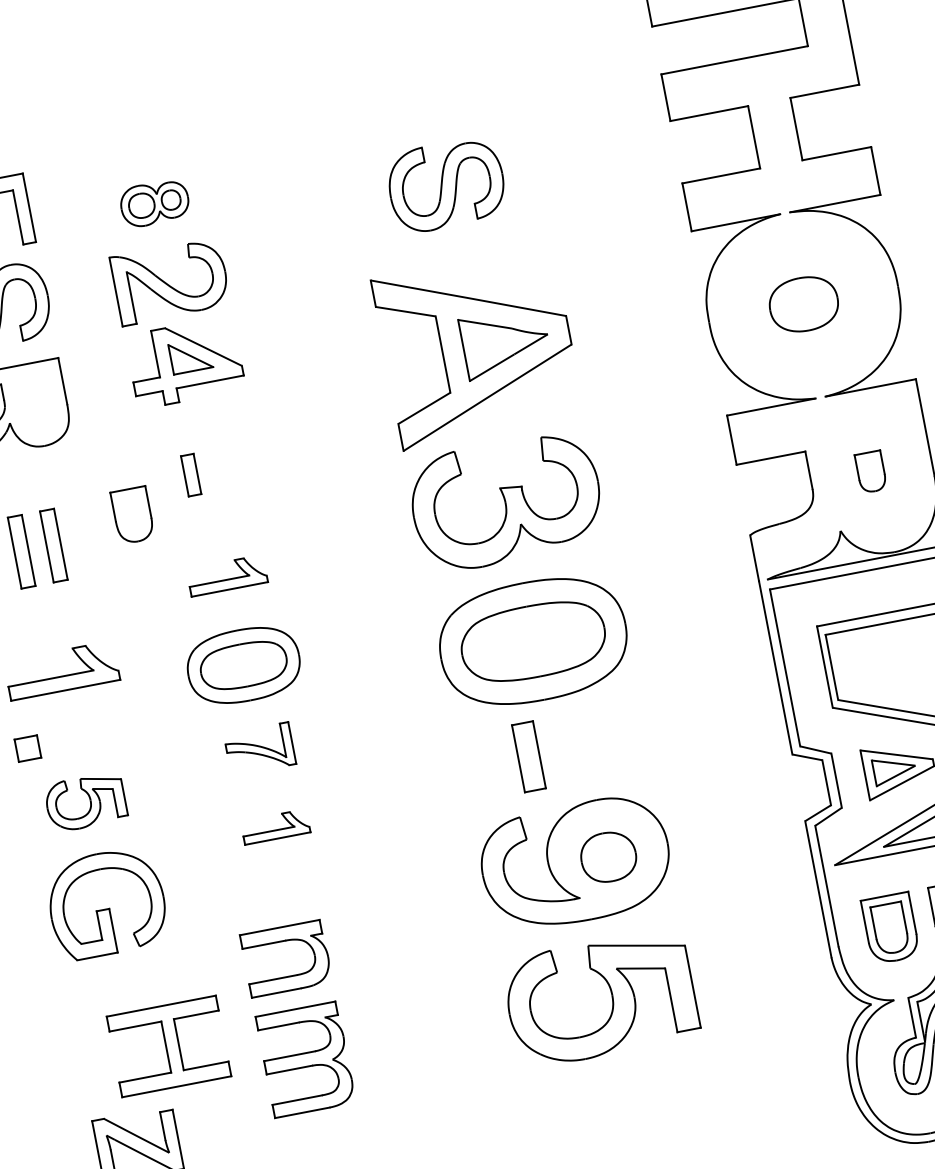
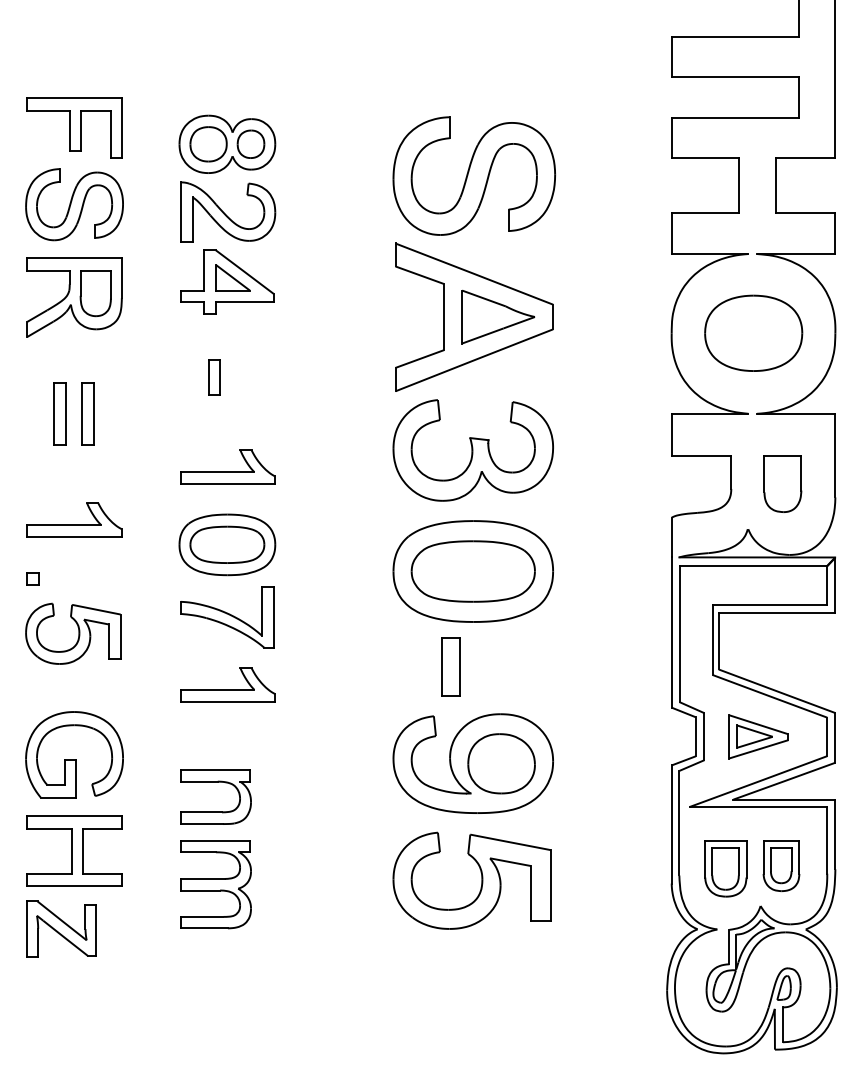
part: (445, 184) -> (473, 175), size x1.67
part: (154, 202) -> (227, 143), size x1.67
part: (803, 303) -> (753, 332), size x1.67
part: (870, 471) -> (782, 483), size x1.67
part: (132, 515) -> (95, 293), moved
part: (226, 575) -> (227, 466), size x1.43
part: (26, 747) -> (32, 578), size x0.62
part: (260, 749) -> (227, 617), size x1.67
part: (85, 801) -> (73, 633), size x1.43
part: (274, 826) -> (227, 684), size x1.67
part: (608, 856) -> (501, 763), size x1.43
part: (106, 903) -> (74, 754), moved
part: (168, 1045) -> (74, 850), moved

